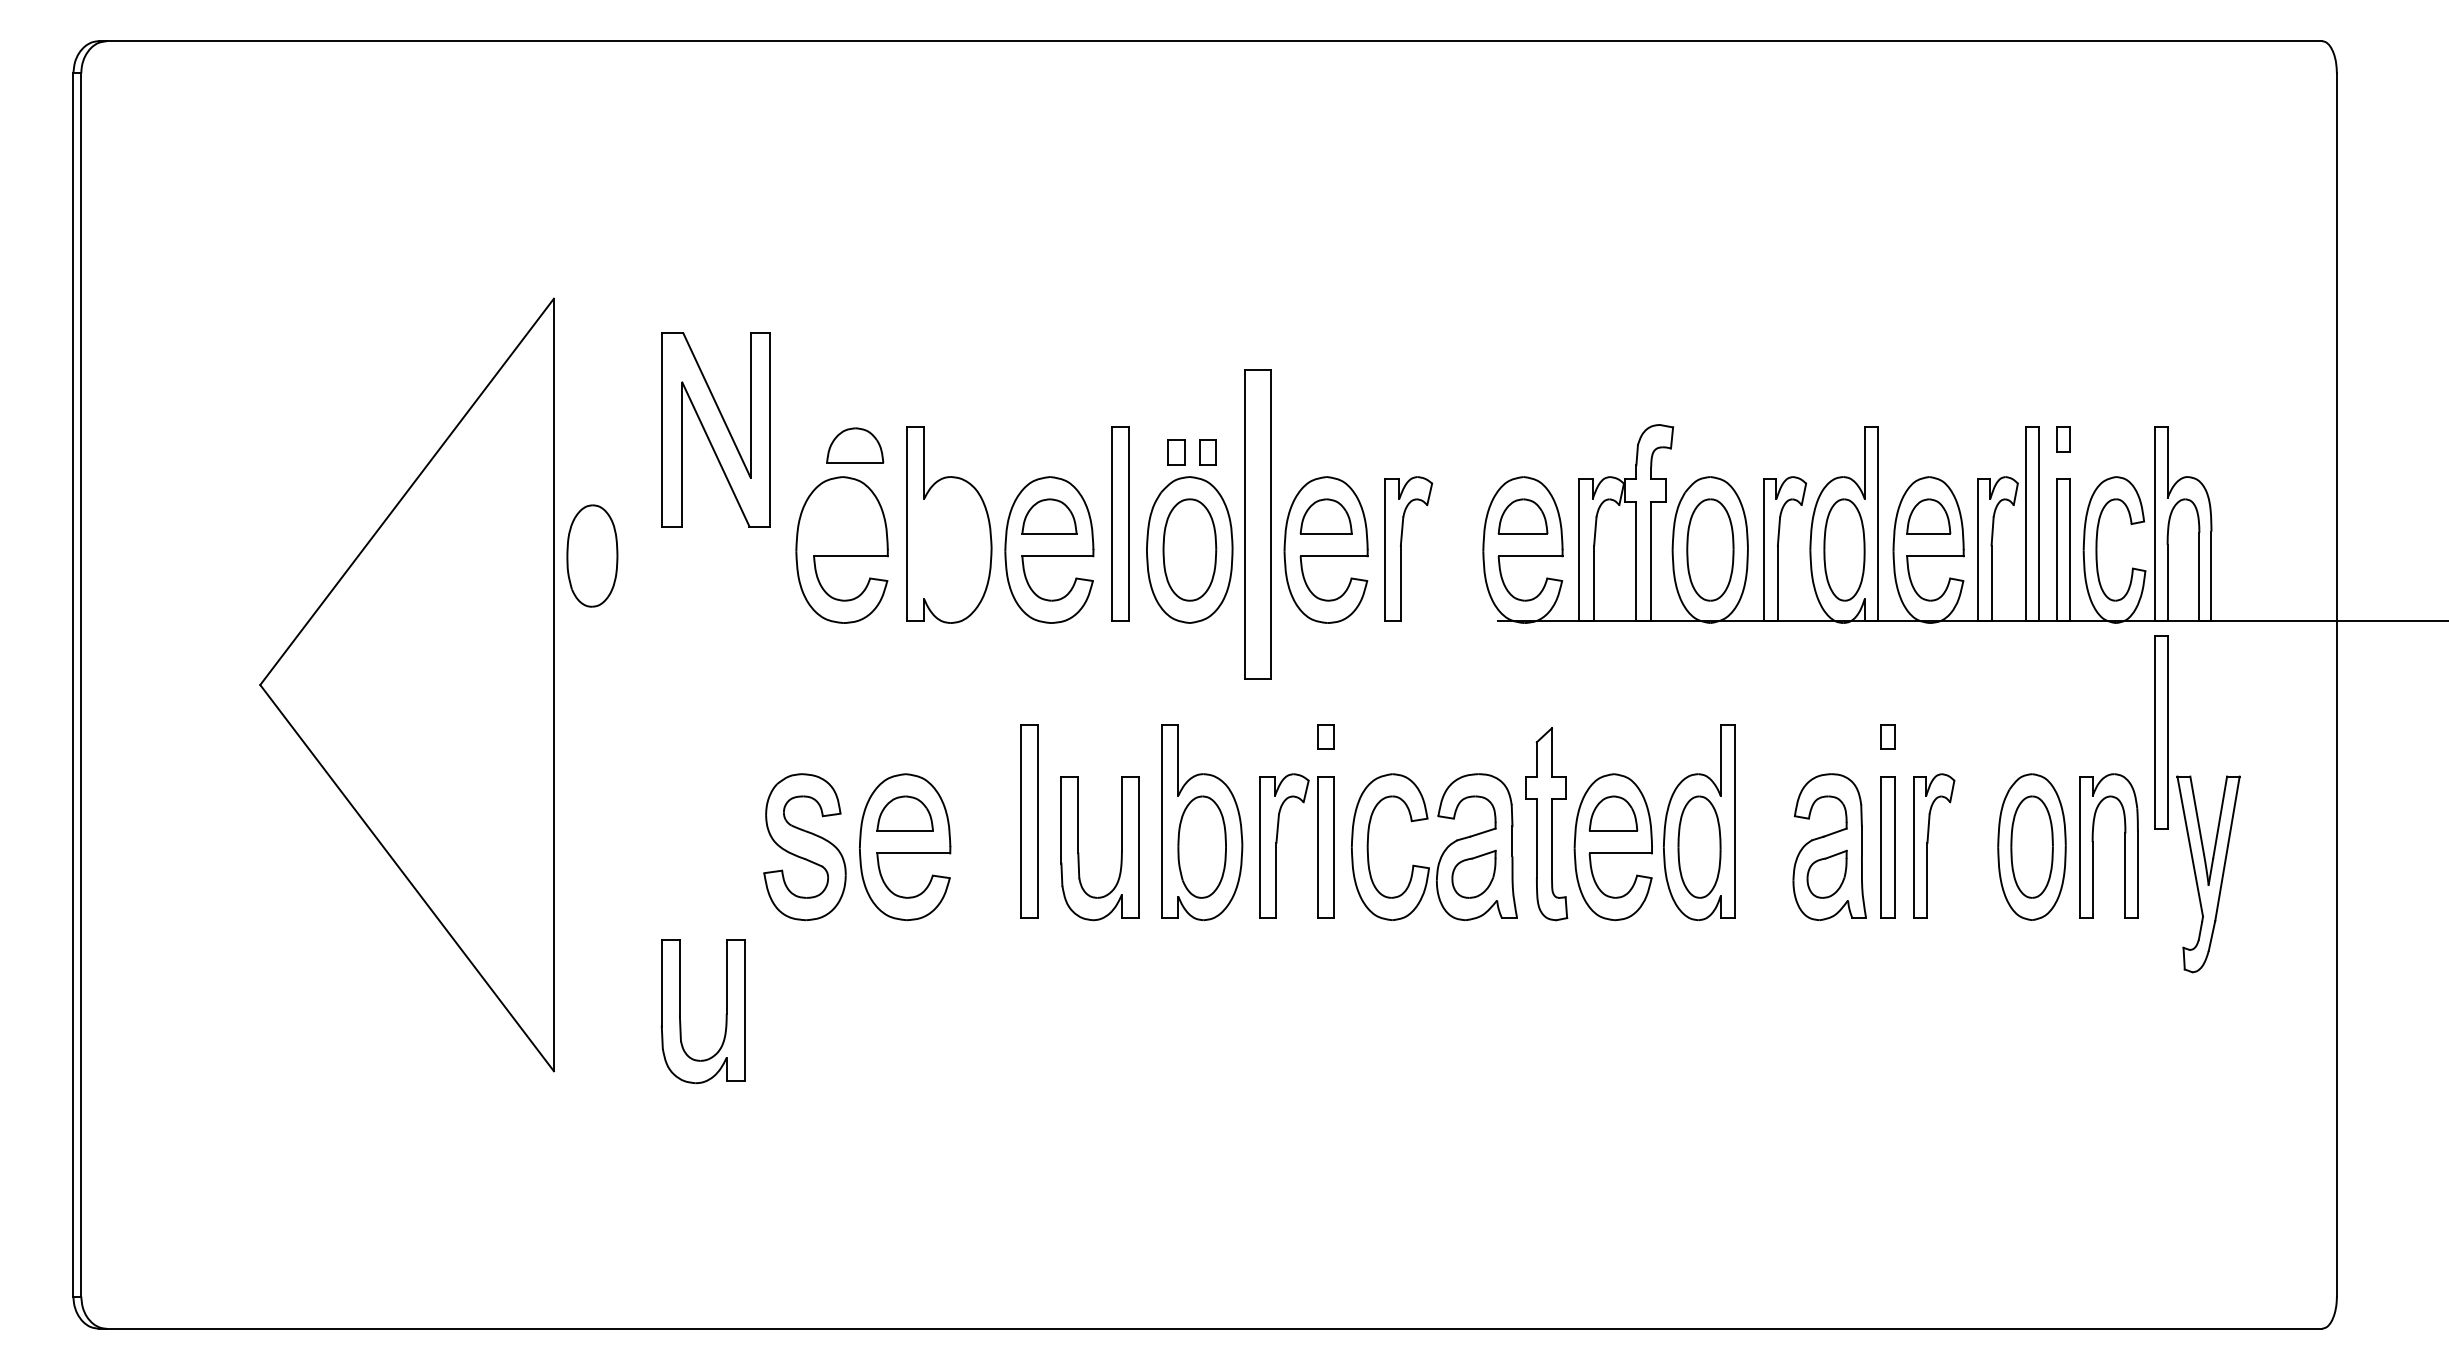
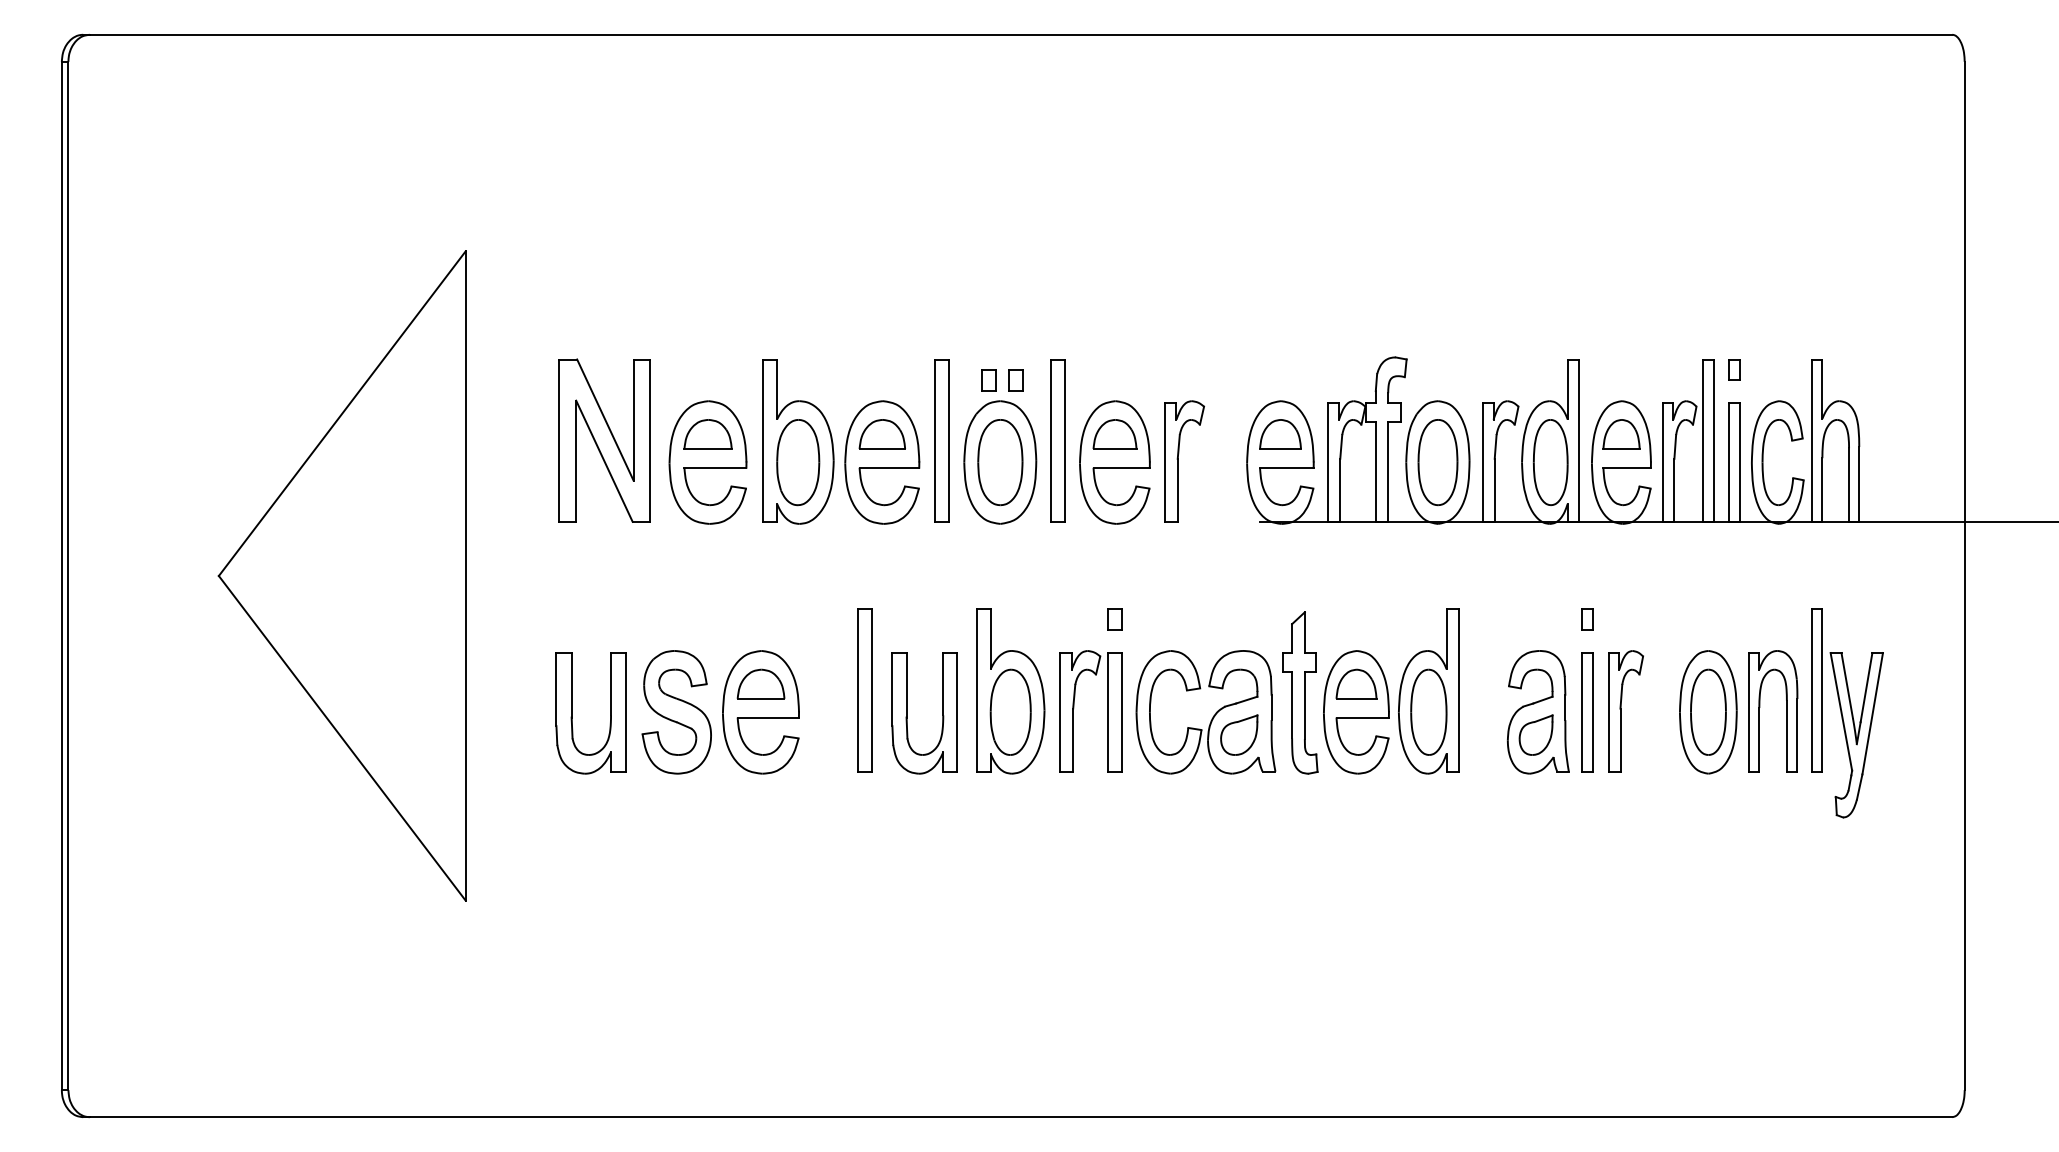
part: (715, 429) -> (604, 440), moved
part: (855, 445) -> (708, 434), moved
part: (1258, 523) -> (1058, 440), size x0.62
part: (592, 555) -> (798, 462), moved
part: (2161, 732) -> (1817, 690), moved
part: (680, 1011) -> (572, 713), moved

